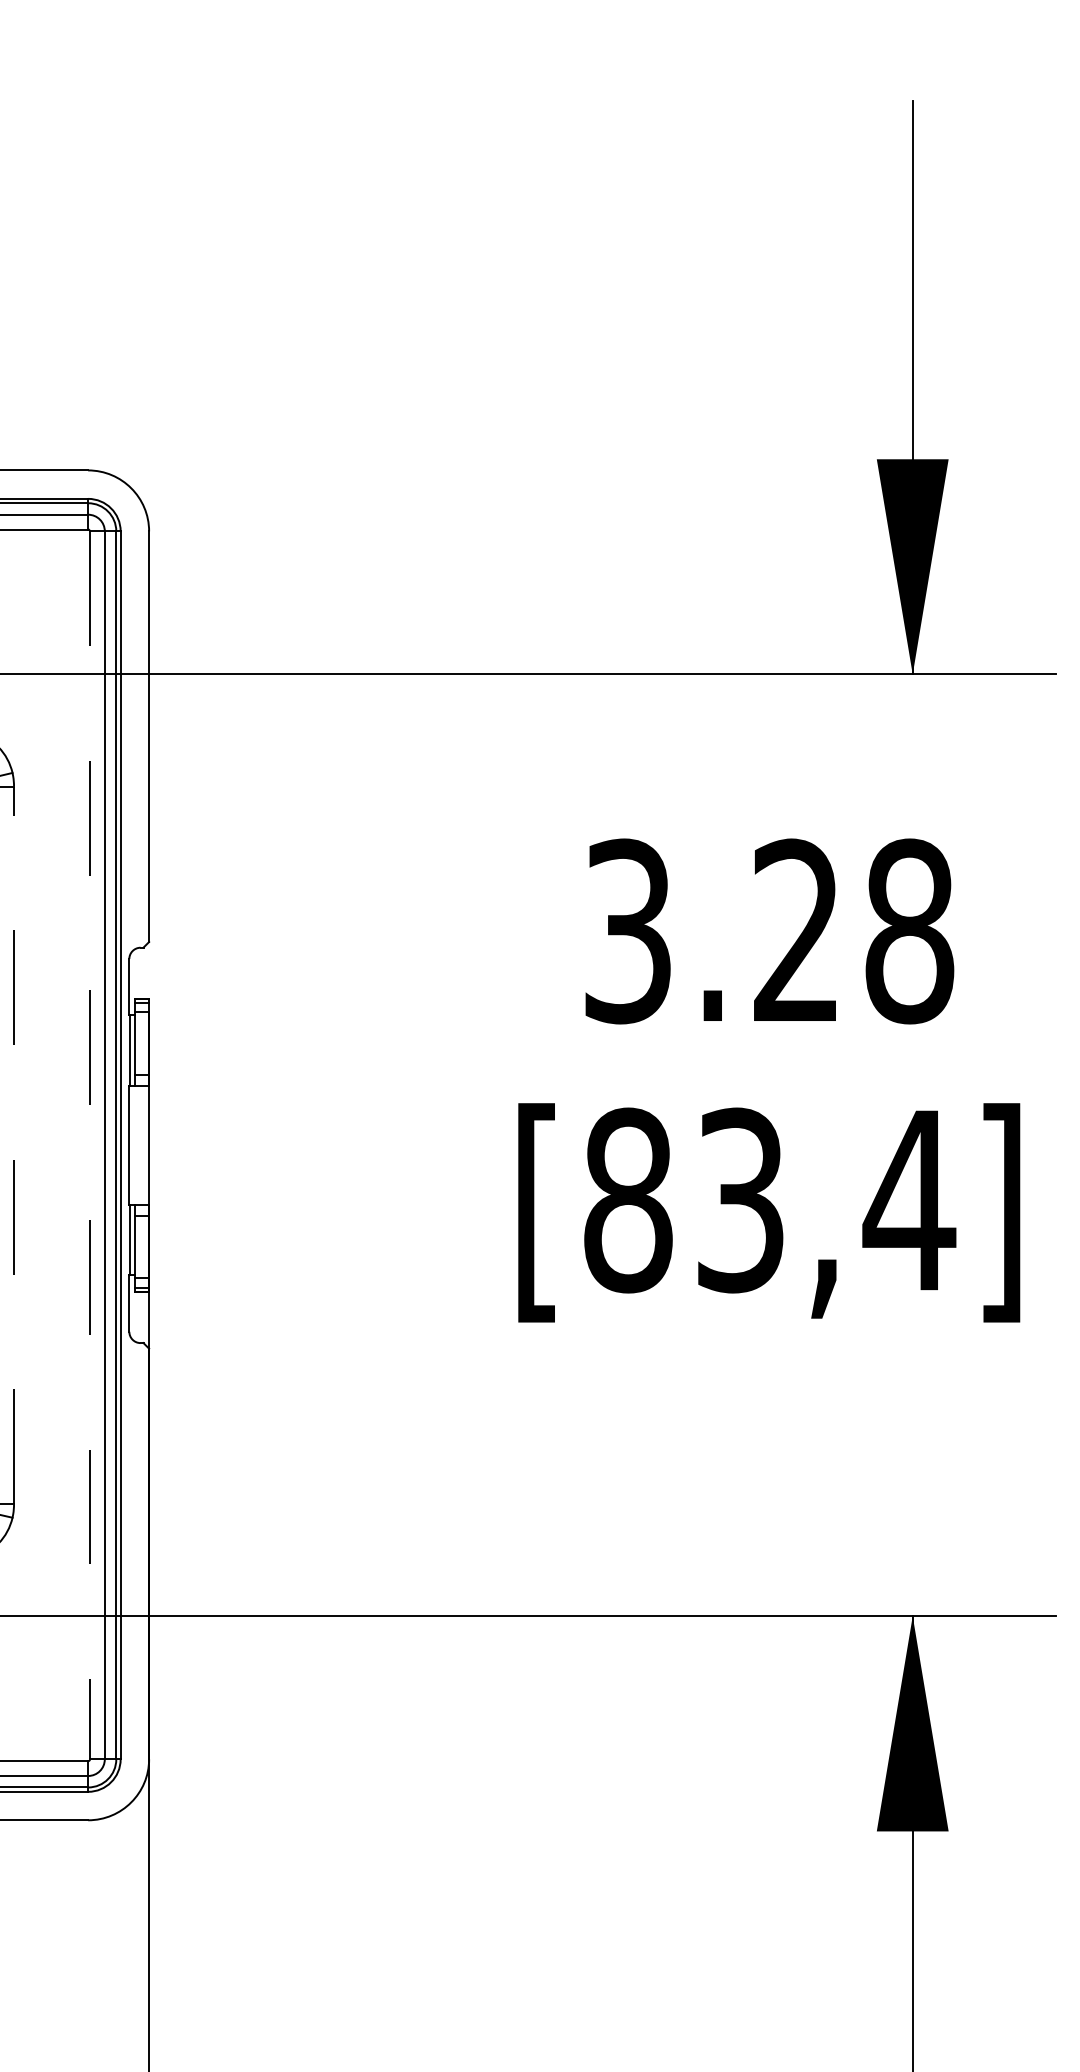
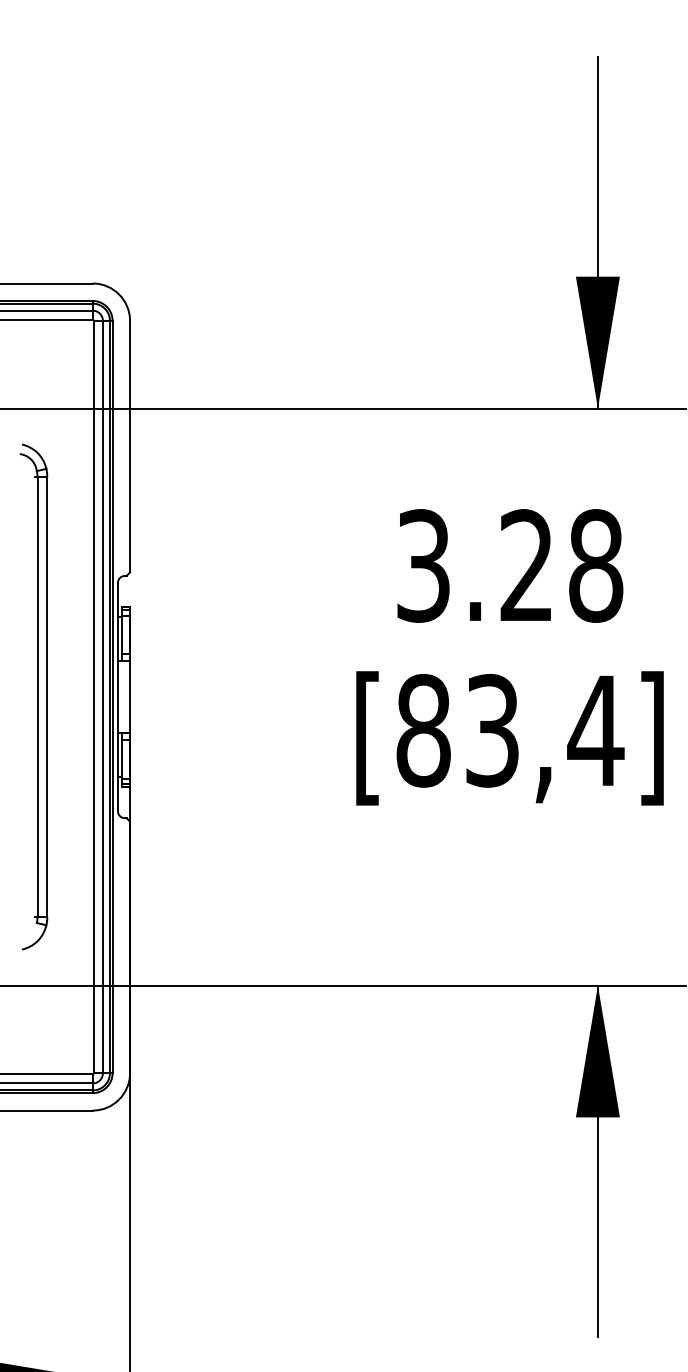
line: (14, 1146) -> (47, 697), dashed -> solid
line: (89, 1146) -> (93, 697), dashed -> solid

